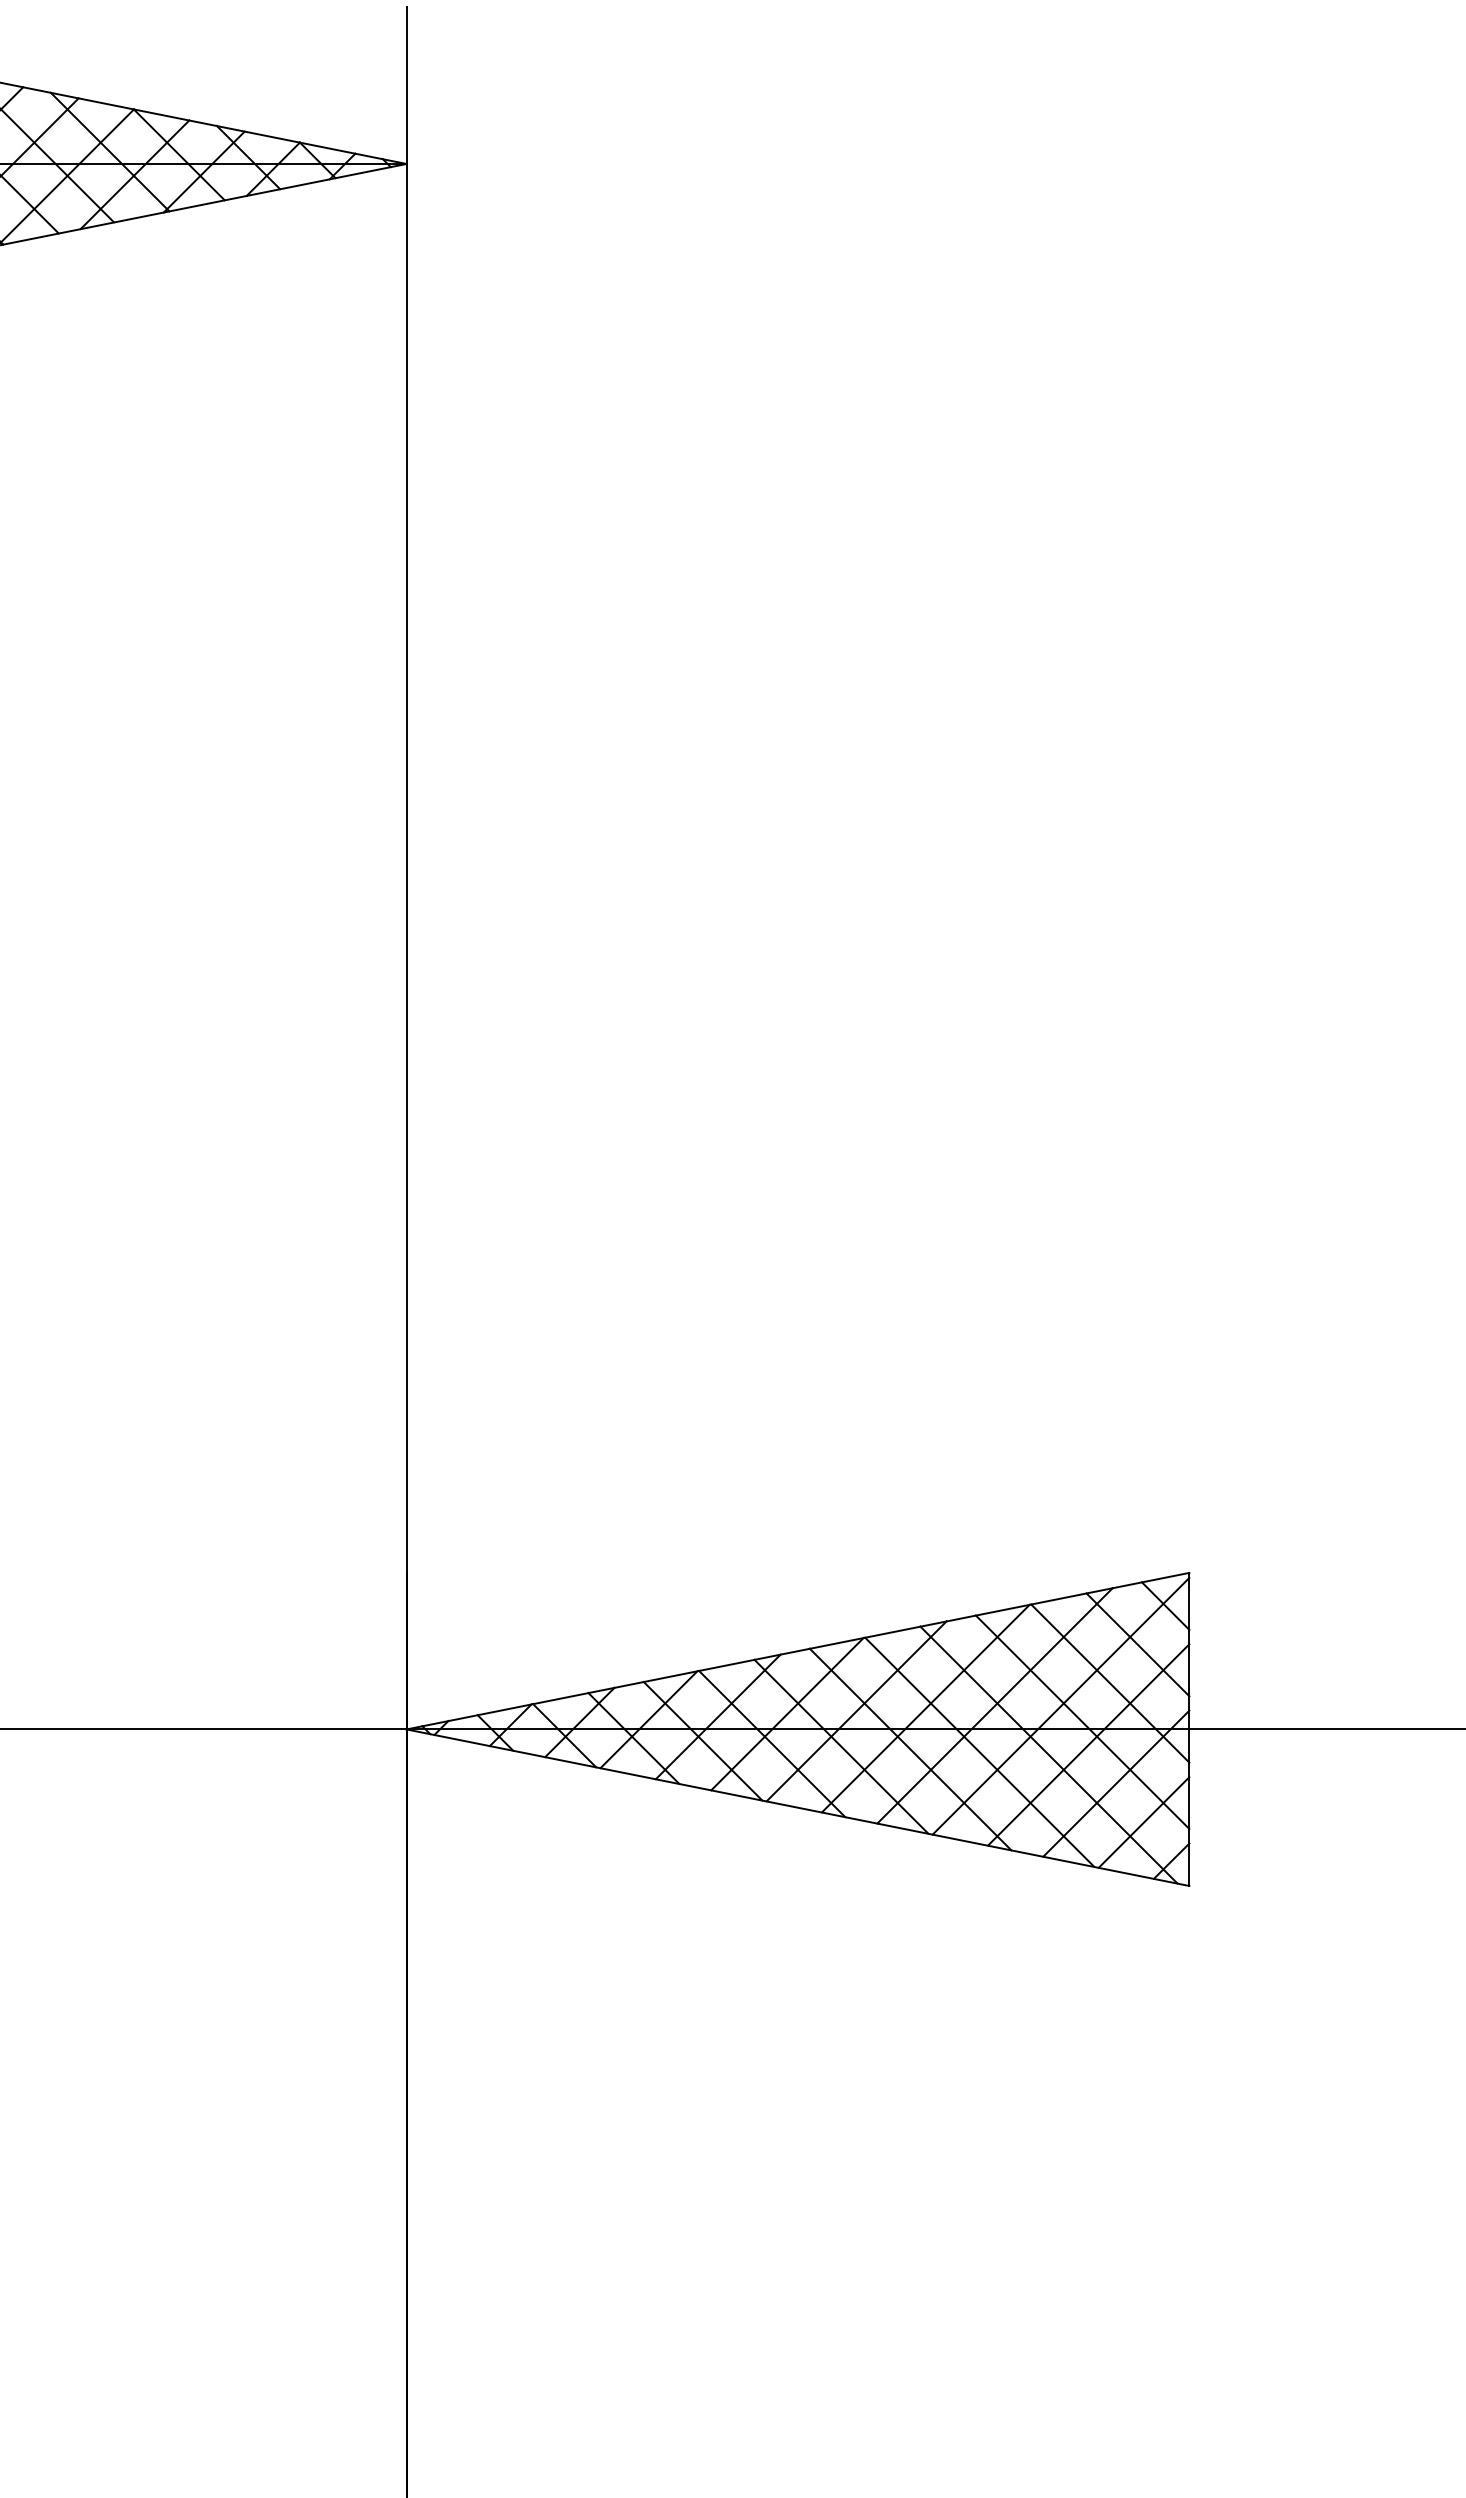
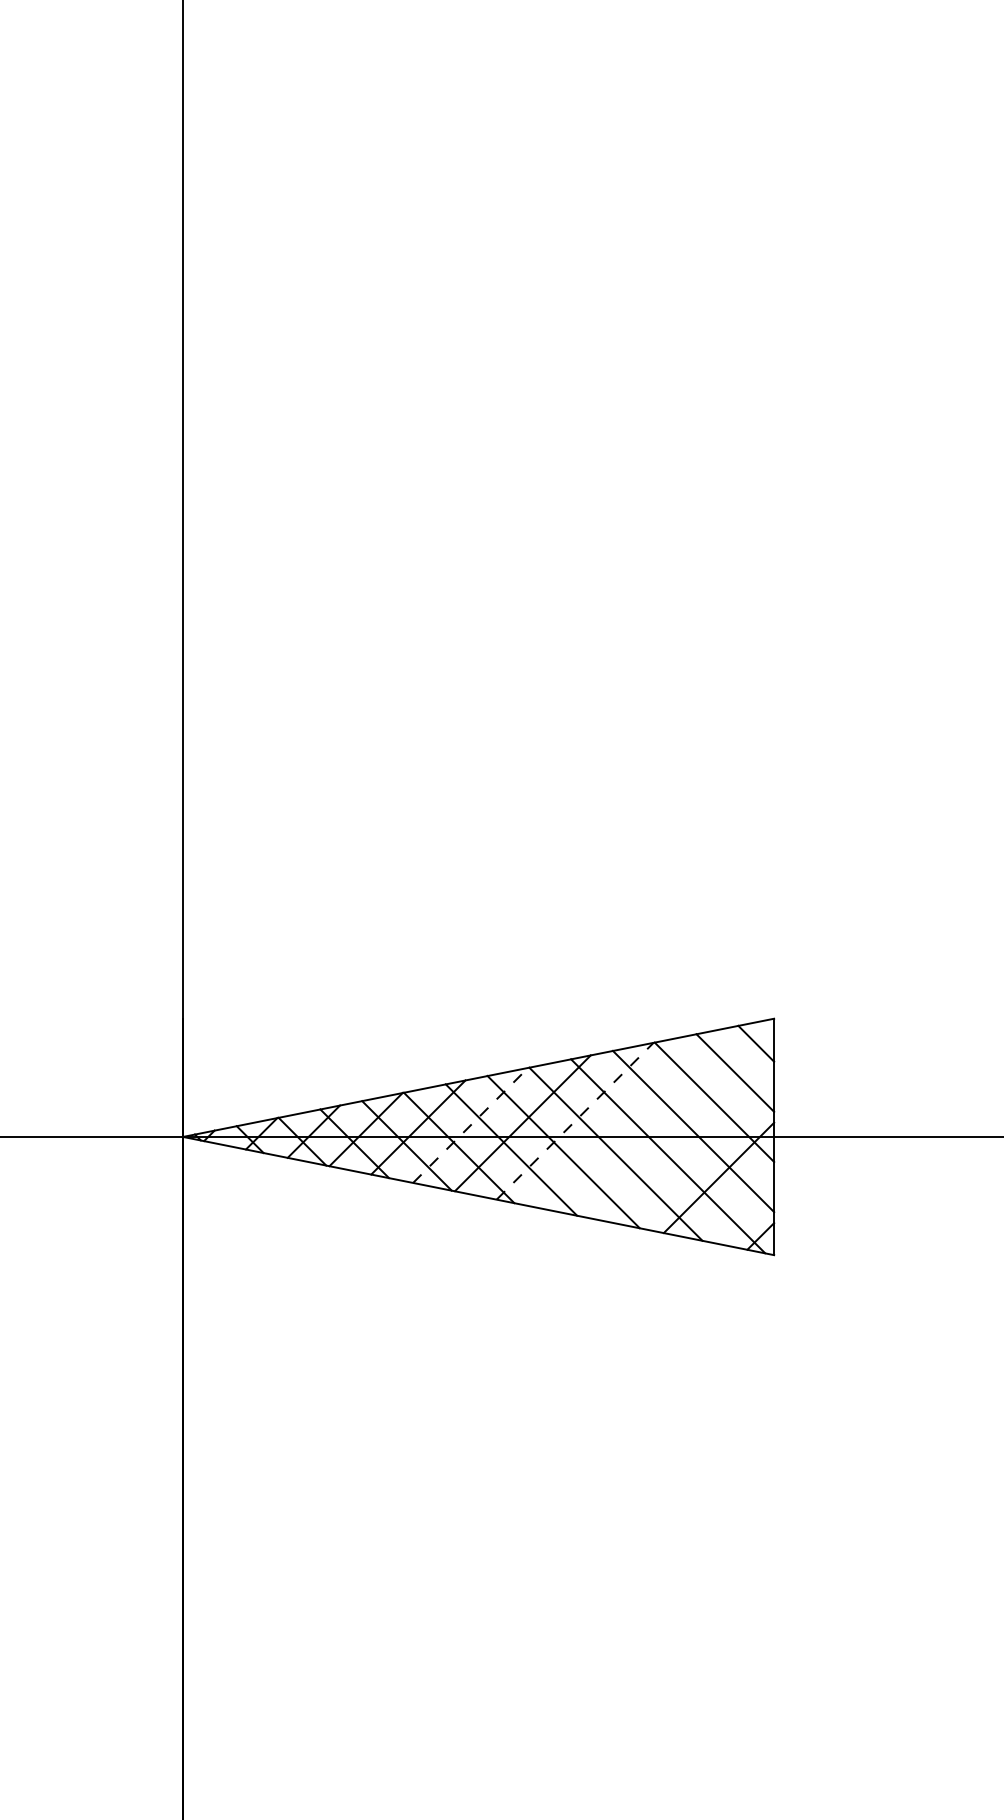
line: (994, 1705) -> (627, 1118), removed
line: (1060, 1705) -> (676, 1118), removed
line: (925, 1708) -> (574, 1121), solid -> dashed
line: (787, 1714) -> (470, 1125), solid -> dashed
line: (1088, 1744) -> (697, 1148), removed
line: (1143, 1822) -> (739, 1207), removed

